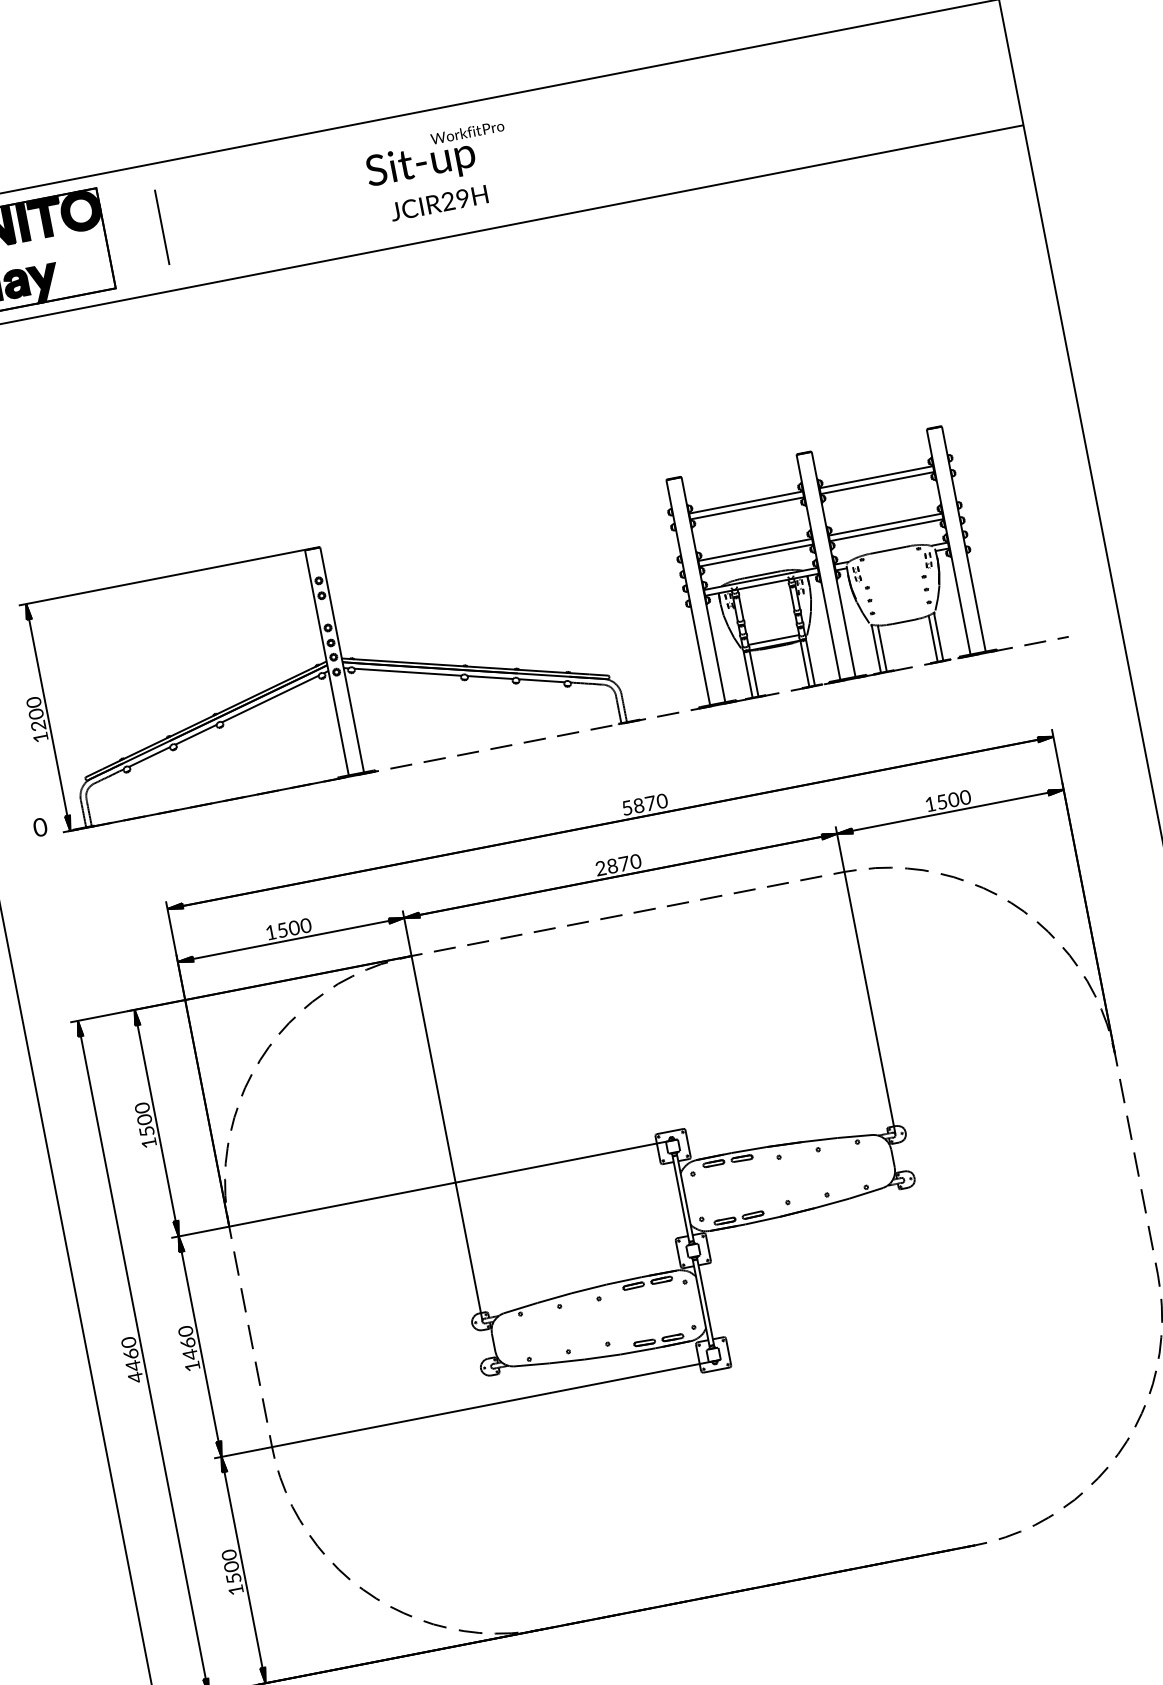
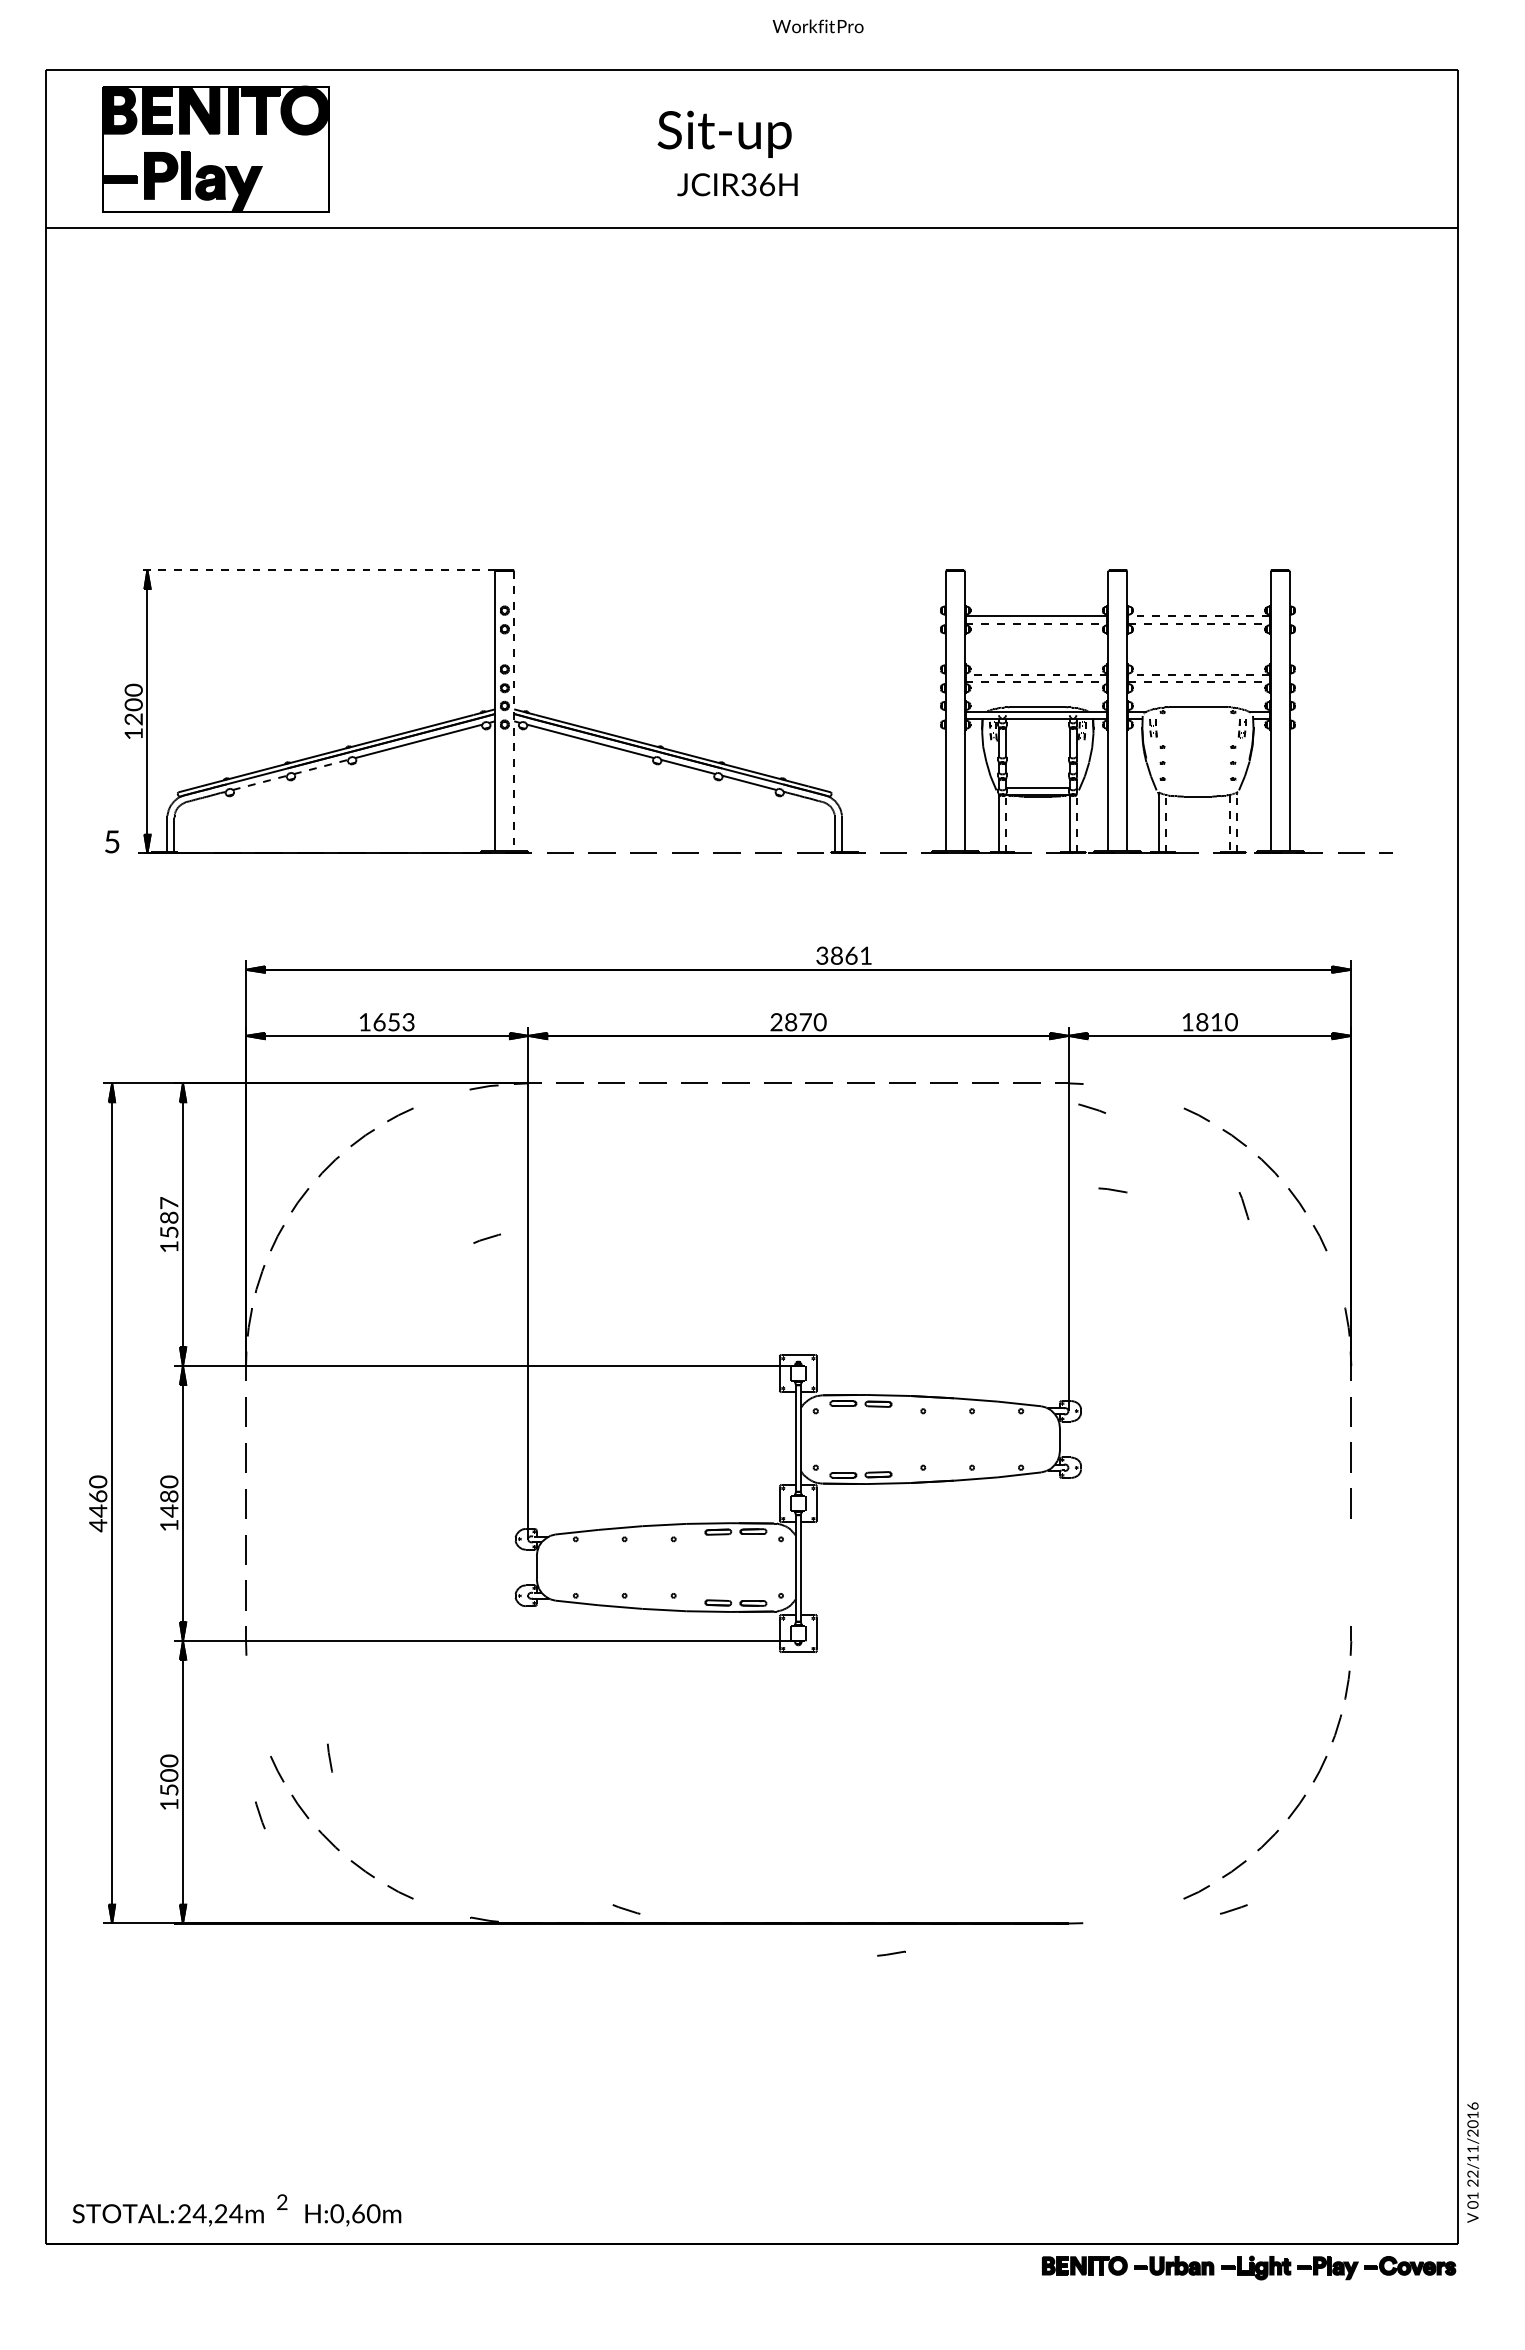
text: (466, 132) -> (817, 26), moved
text: (455, 199) -> (757, 184), JCIR29H -> JCIR36H
line: (161, 226) -> (398, 148), removed
line: (876, 477) -> (1199, 616), solid -> dashed
line: (877, 482) -> (1199, 623), solid -> dashed
line: (747, 508) -> (1036, 623), solid -> dashed
line: (885, 524) -> (1199, 675), solid -> dashed
line: (886, 530) -> (1199, 682), solid -> dashed
line: (755, 549) -> (1036, 675), solid -> dashed
line: (756, 555) -> (1036, 682), solid -> dashed
line: (162, 577) -> (317, 570), solid -> dashed
line: (938, 635) -> (1236, 821), solid -> dashed
line: (932, 638) -> (1229, 823), solid -> dashed
line: (882, 648) -> (1166, 823), solid -> dashed
line: (342, 660) -> (514, 711), solid -> dashed
line: (810, 662) -> (1076, 823), solid -> dashed
line: (754, 673) -> (1006, 823), solid -> dashed
line: (196, 734) -> (321, 766), solid -> dashed
line: (149, 756) -> (260, 782), solid -> dashed
text: (947, 801) -> (1209, 1022), 1500 -> 1810
text: (644, 804) -> (844, 955), 5870 -> 3861
text: (40, 826) -> (112, 841), 0 -> 5
line: (880, 868) -> (1112, 1190), moved
line: (917, 869) -> (1092, 1108), moved
text: (294, 928) -> (394, 1022), 1500 -> 1653
line: (343, 981) -> (486, 1238), moved
line: (1089, 986) -> (1243, 1205), moved
text: (143, 1113) -> (169, 1210), 1500 -> 1587
line: (1142, 1200) -> (1350, 1548), removed
line: (1150, 1237) -> (1350, 1594), removed
text: (187, 1343) -> (168, 1496), 1460 -> 1480
line: (281, 1481) -> (329, 1757), moved
line: (297, 1514) -> (260, 1815), moved
line: (1042, 1520) -> (1233, 1909), moved
line: (1009, 1535) -> (891, 1953), moved
line: (470, 1631) -> (626, 1909), moved

